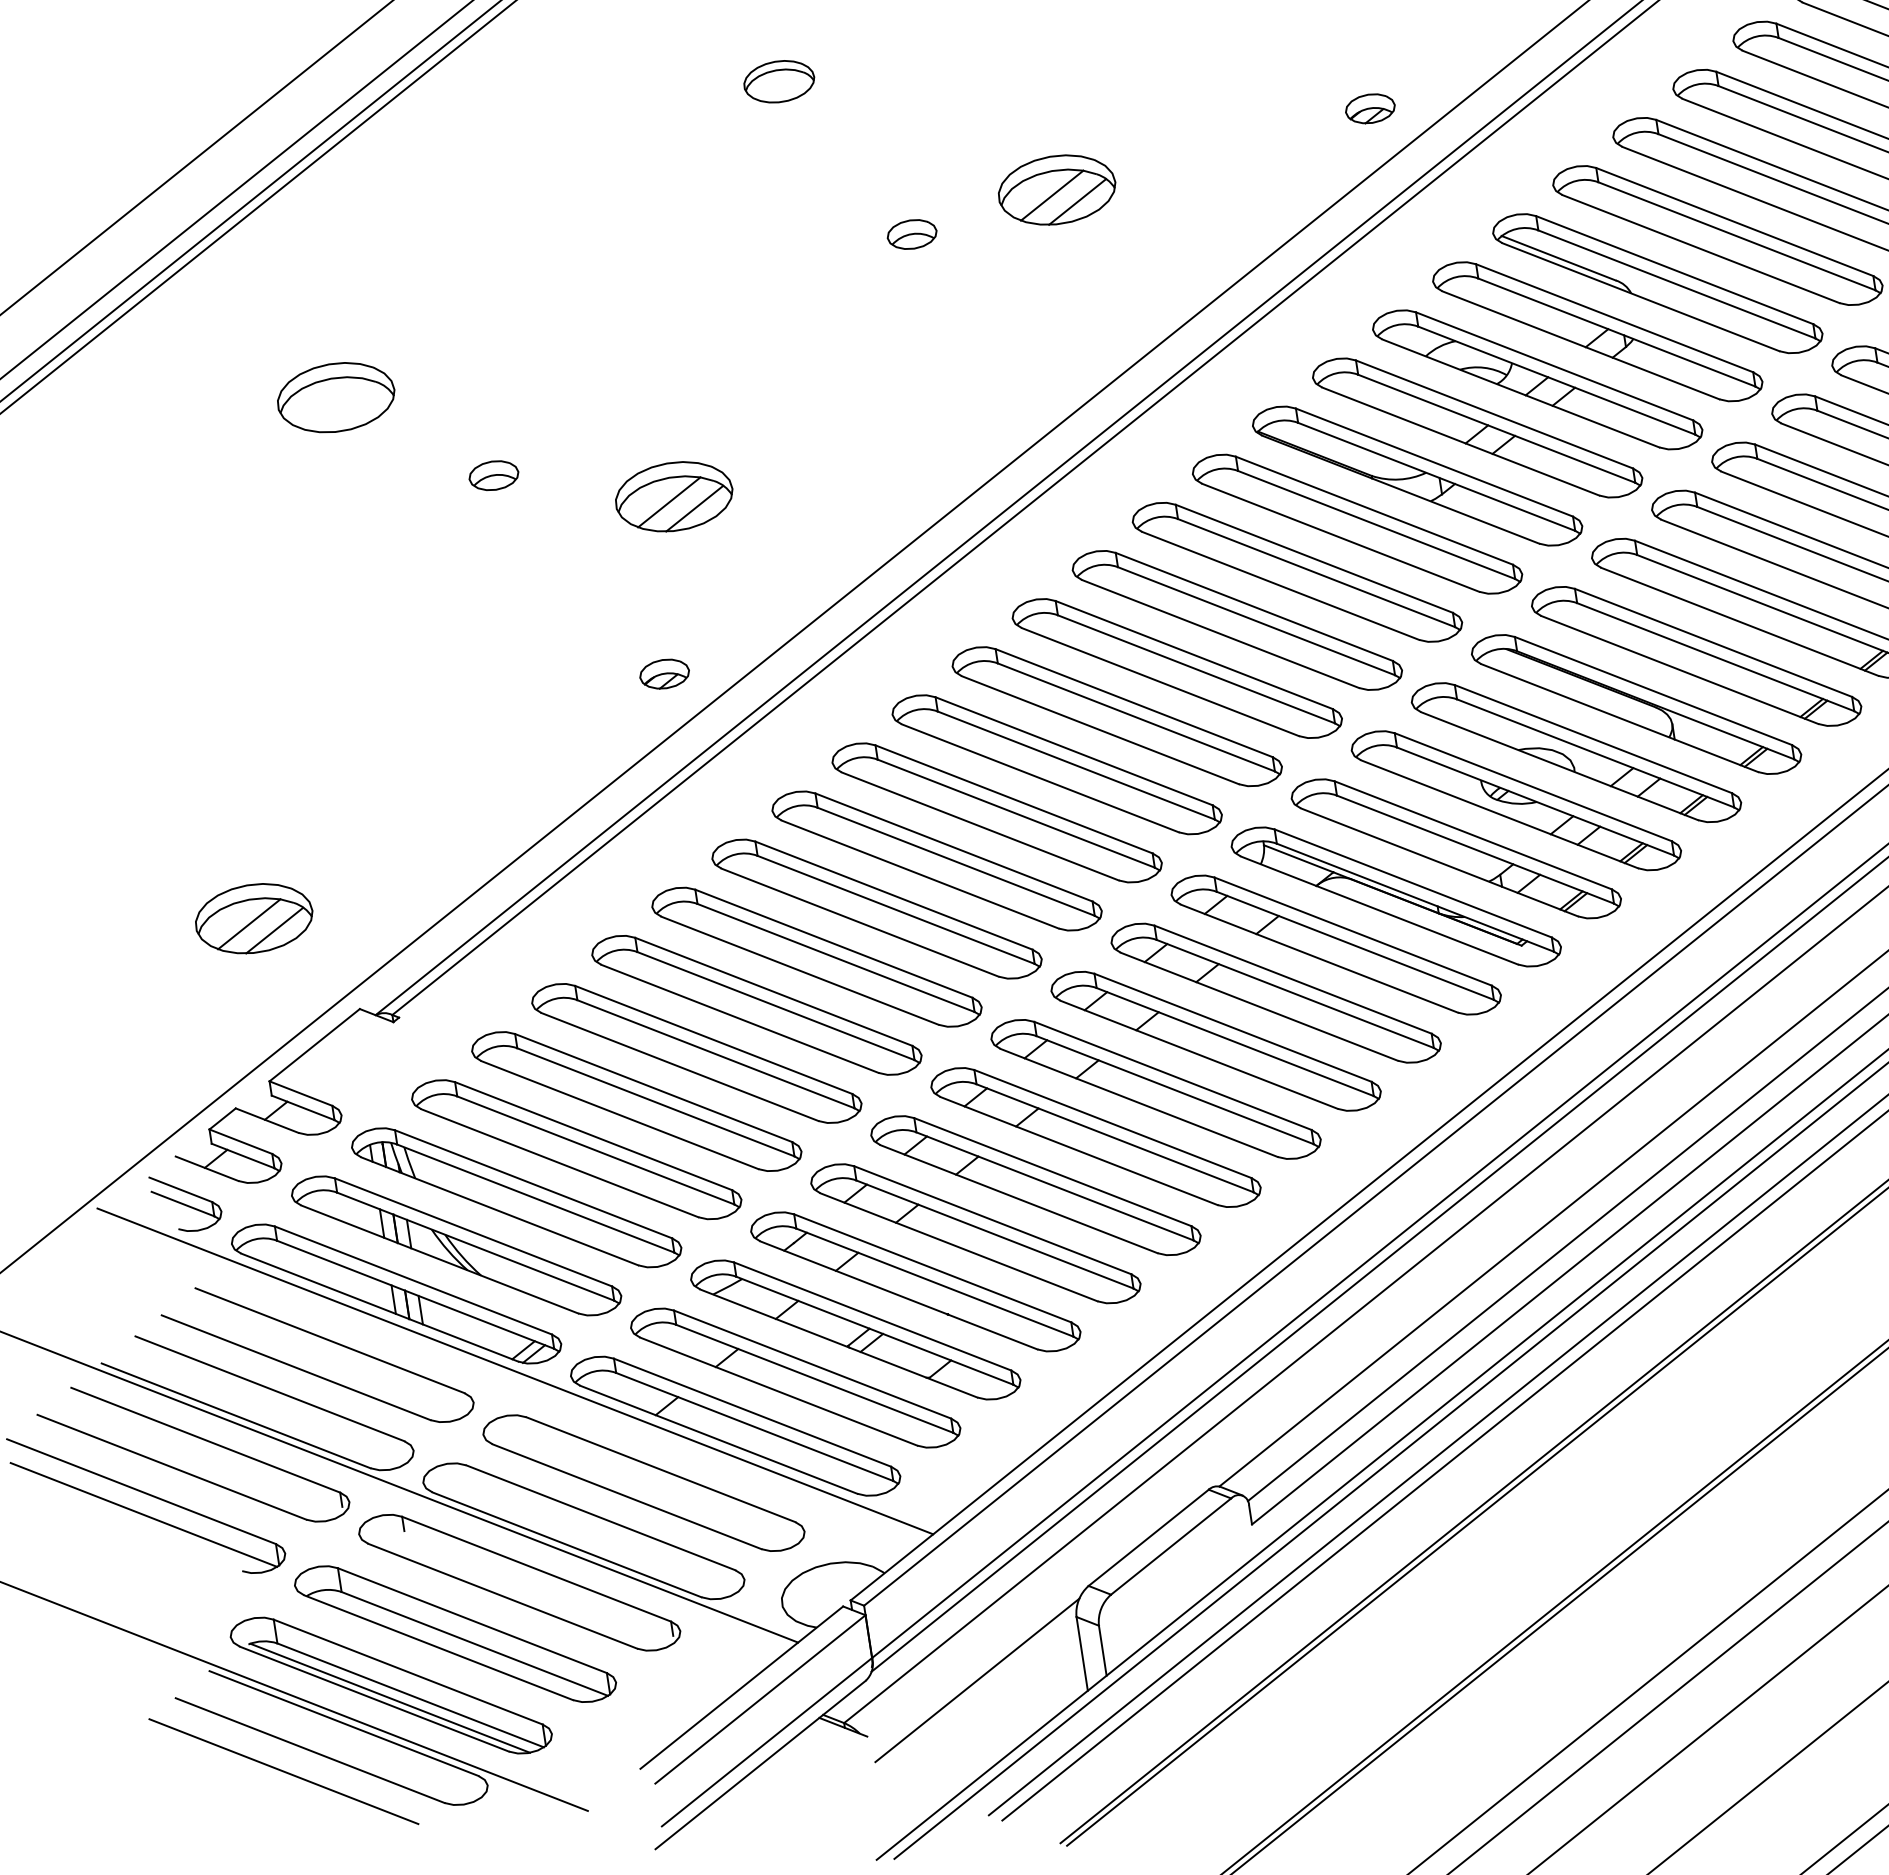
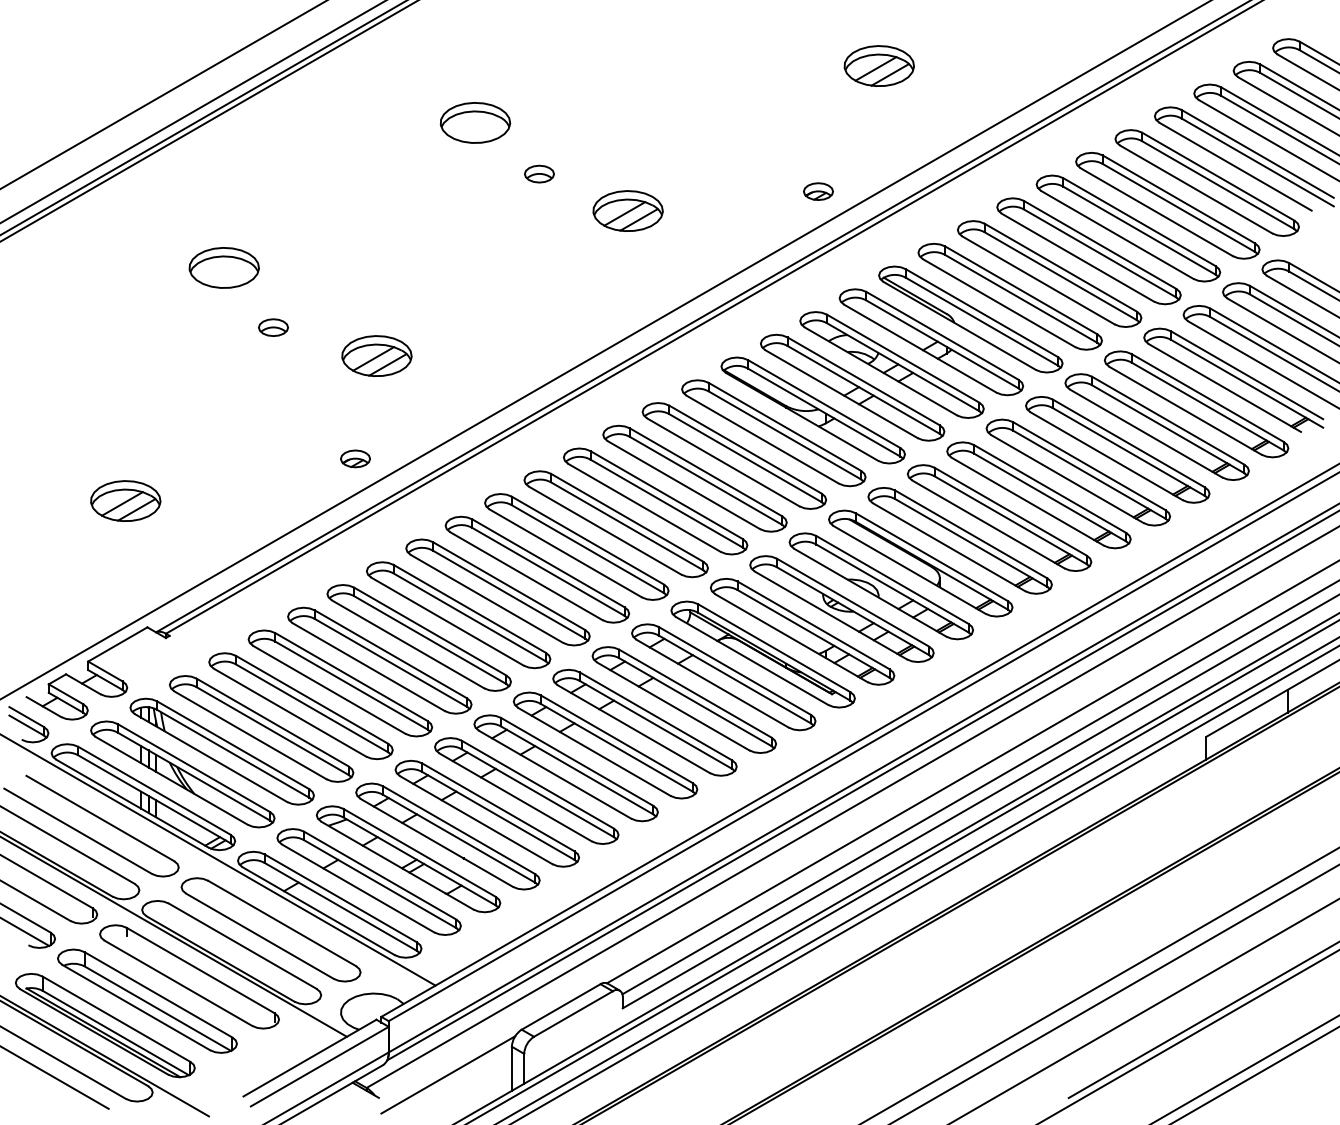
part: (779, 80) -> (475, 122), size x1.67
part: (912, 233) -> (539, 173), moved
part: (334, 397) -> (223, 267), moved
part: (253, 917) -> (125, 500), moved

